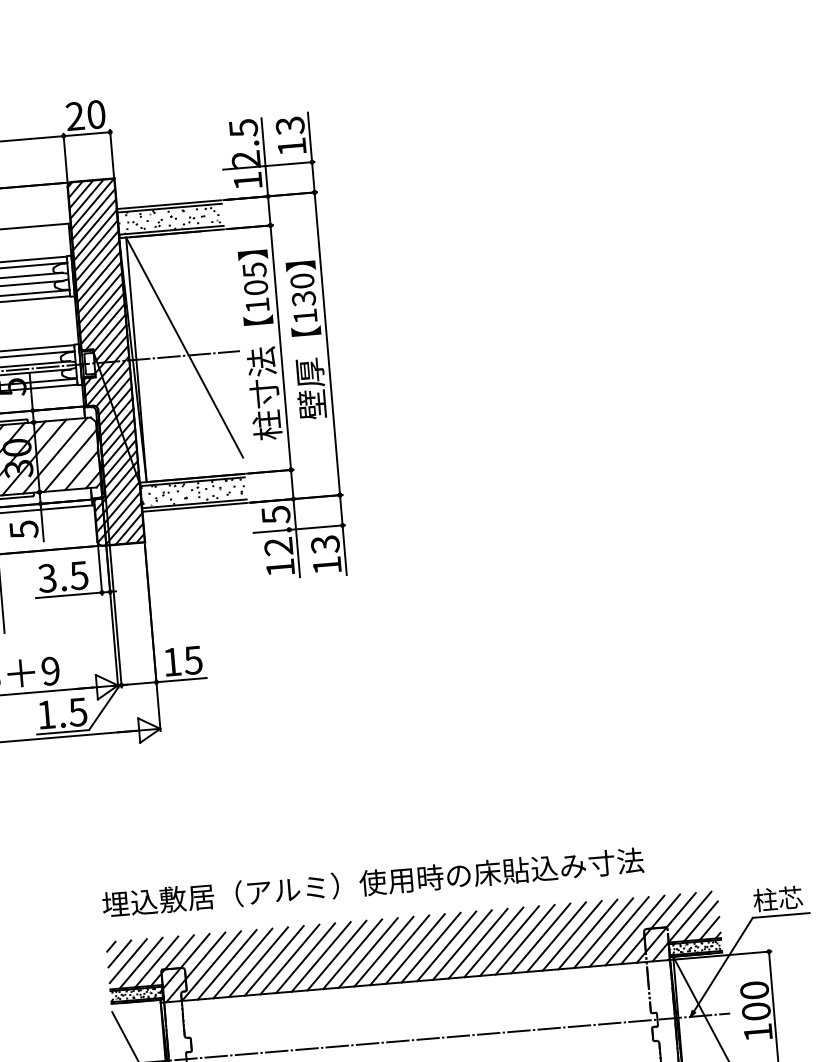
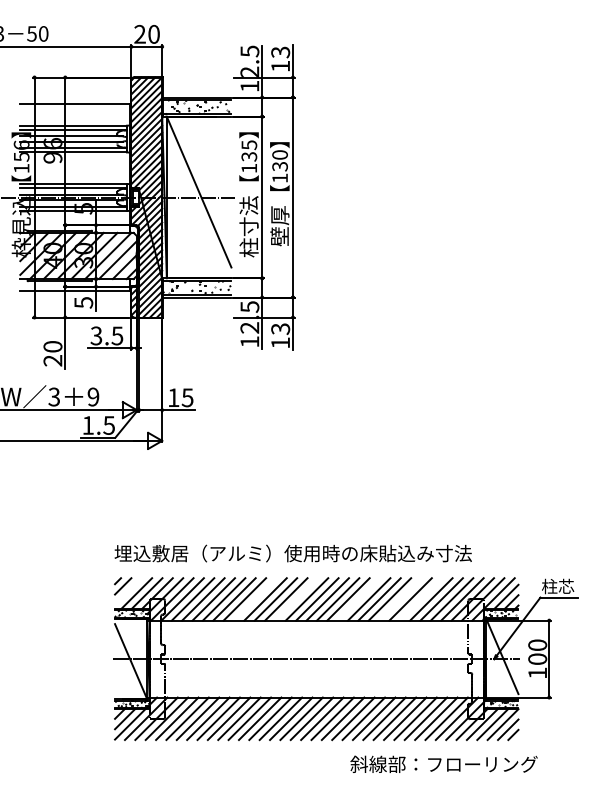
text: (256, 287) -> (249, 156), 105 -> 135
line: (571, 936) -> (420, 599), removed
line: (541, 938) -> (400, 599), removed
line: (477, 943) -> (358, 599), removed
line: (383, 951) -> (296, 599), removed
line: (321, 957) -> (255, 599), removed
line: (128, 961) -> (128, 591), removed

